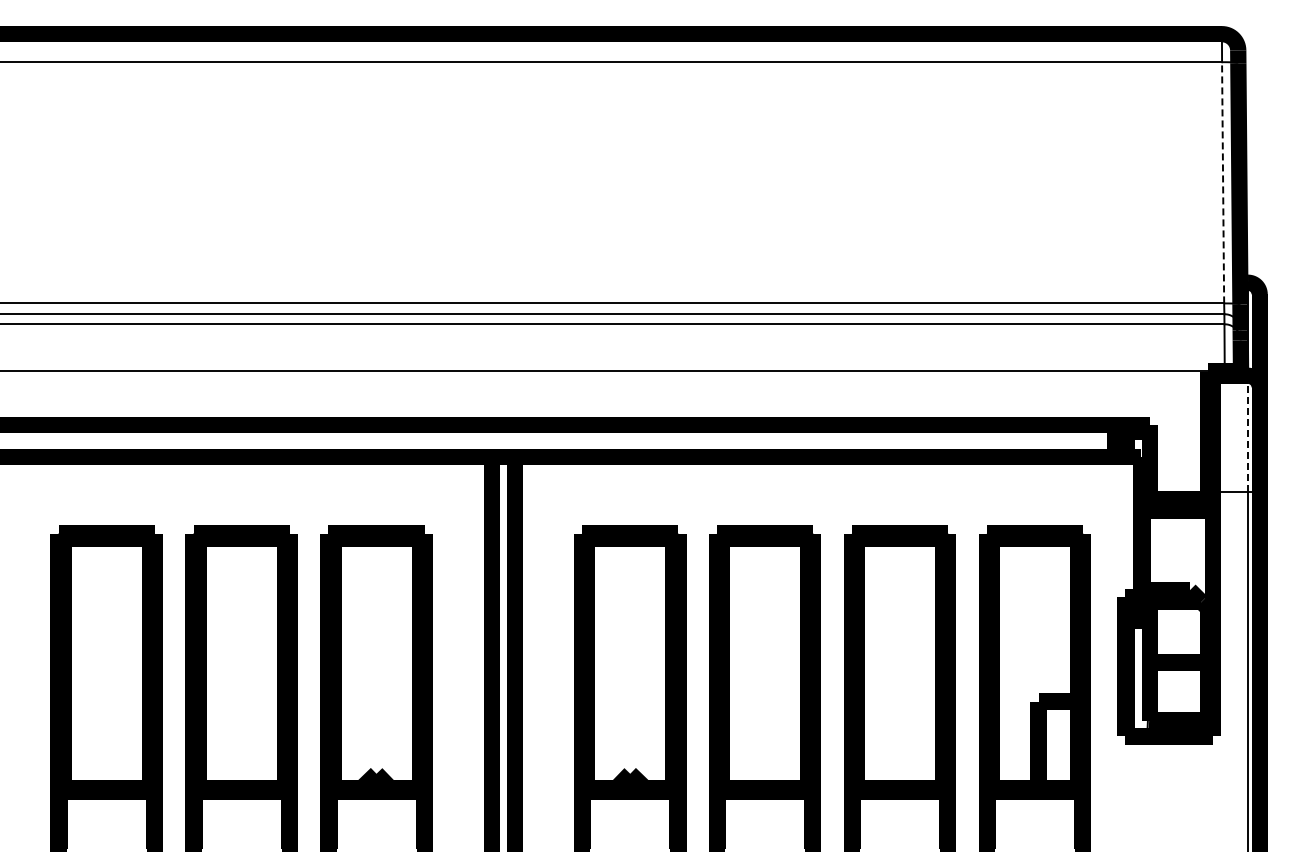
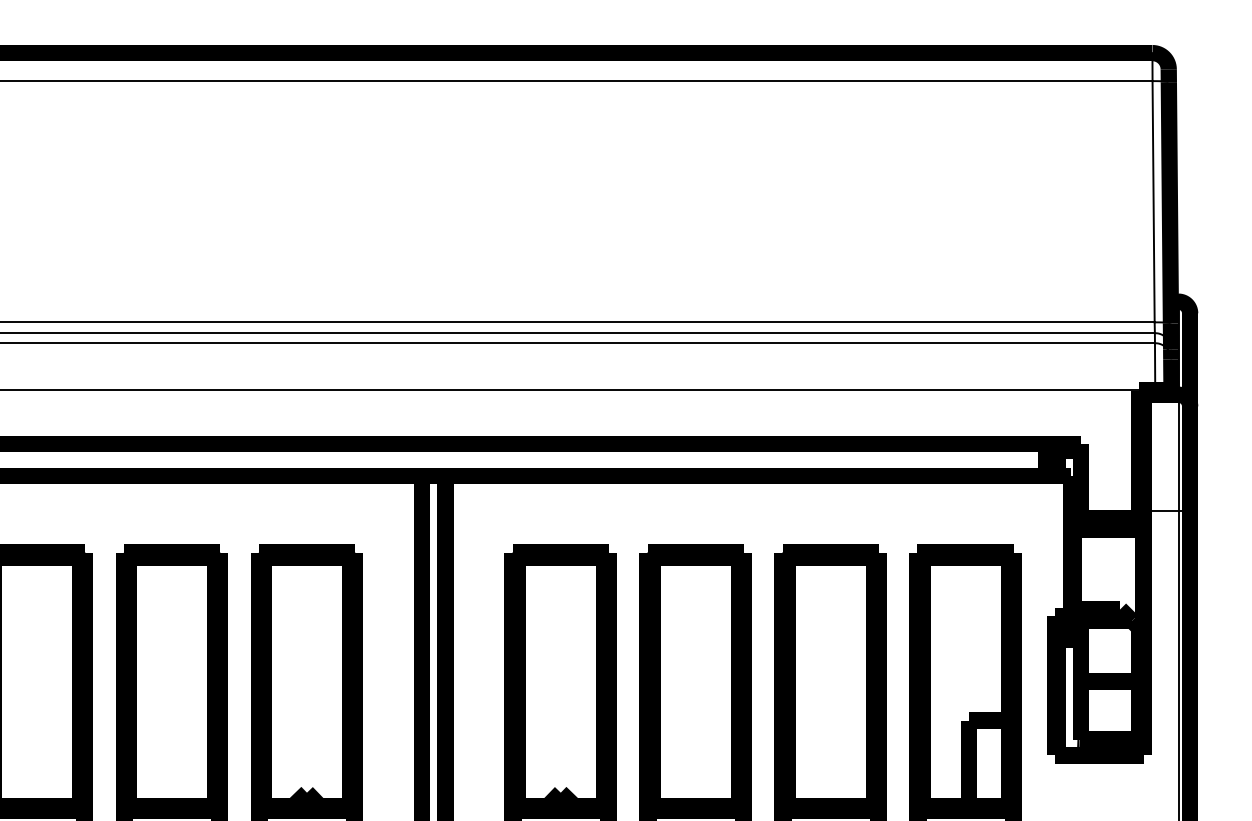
line: (1223, 182) -> (1154, 201), dashed -> solid
line: (1248, 433) -> (1179, 452), dashed -> solid

